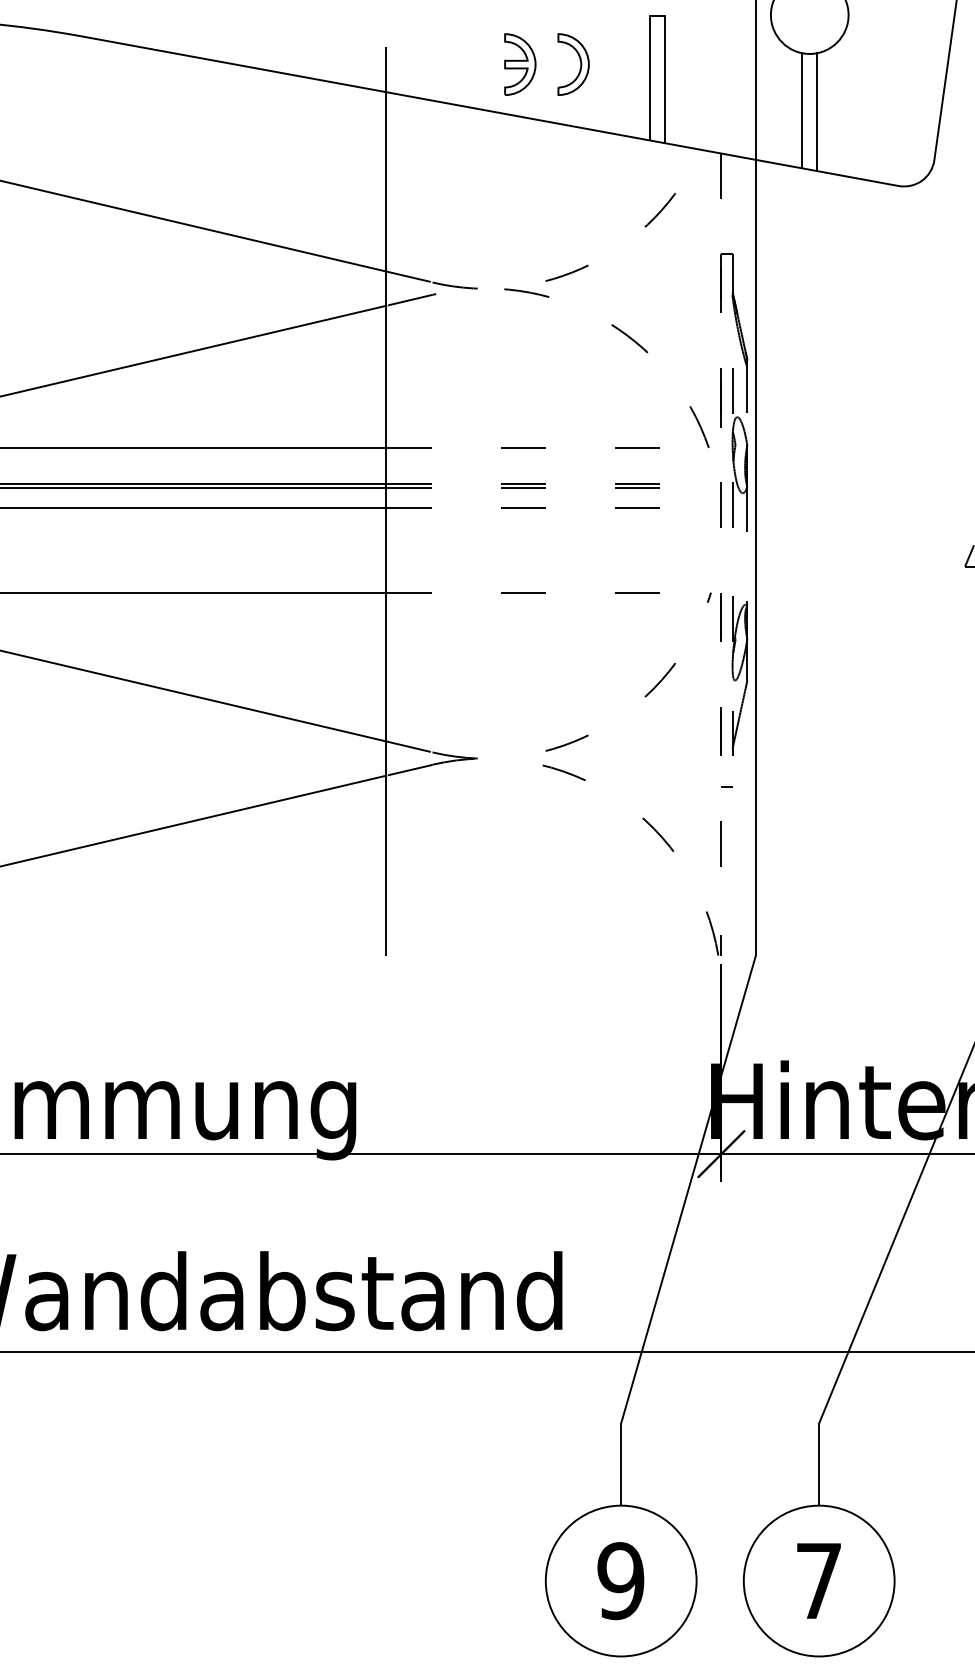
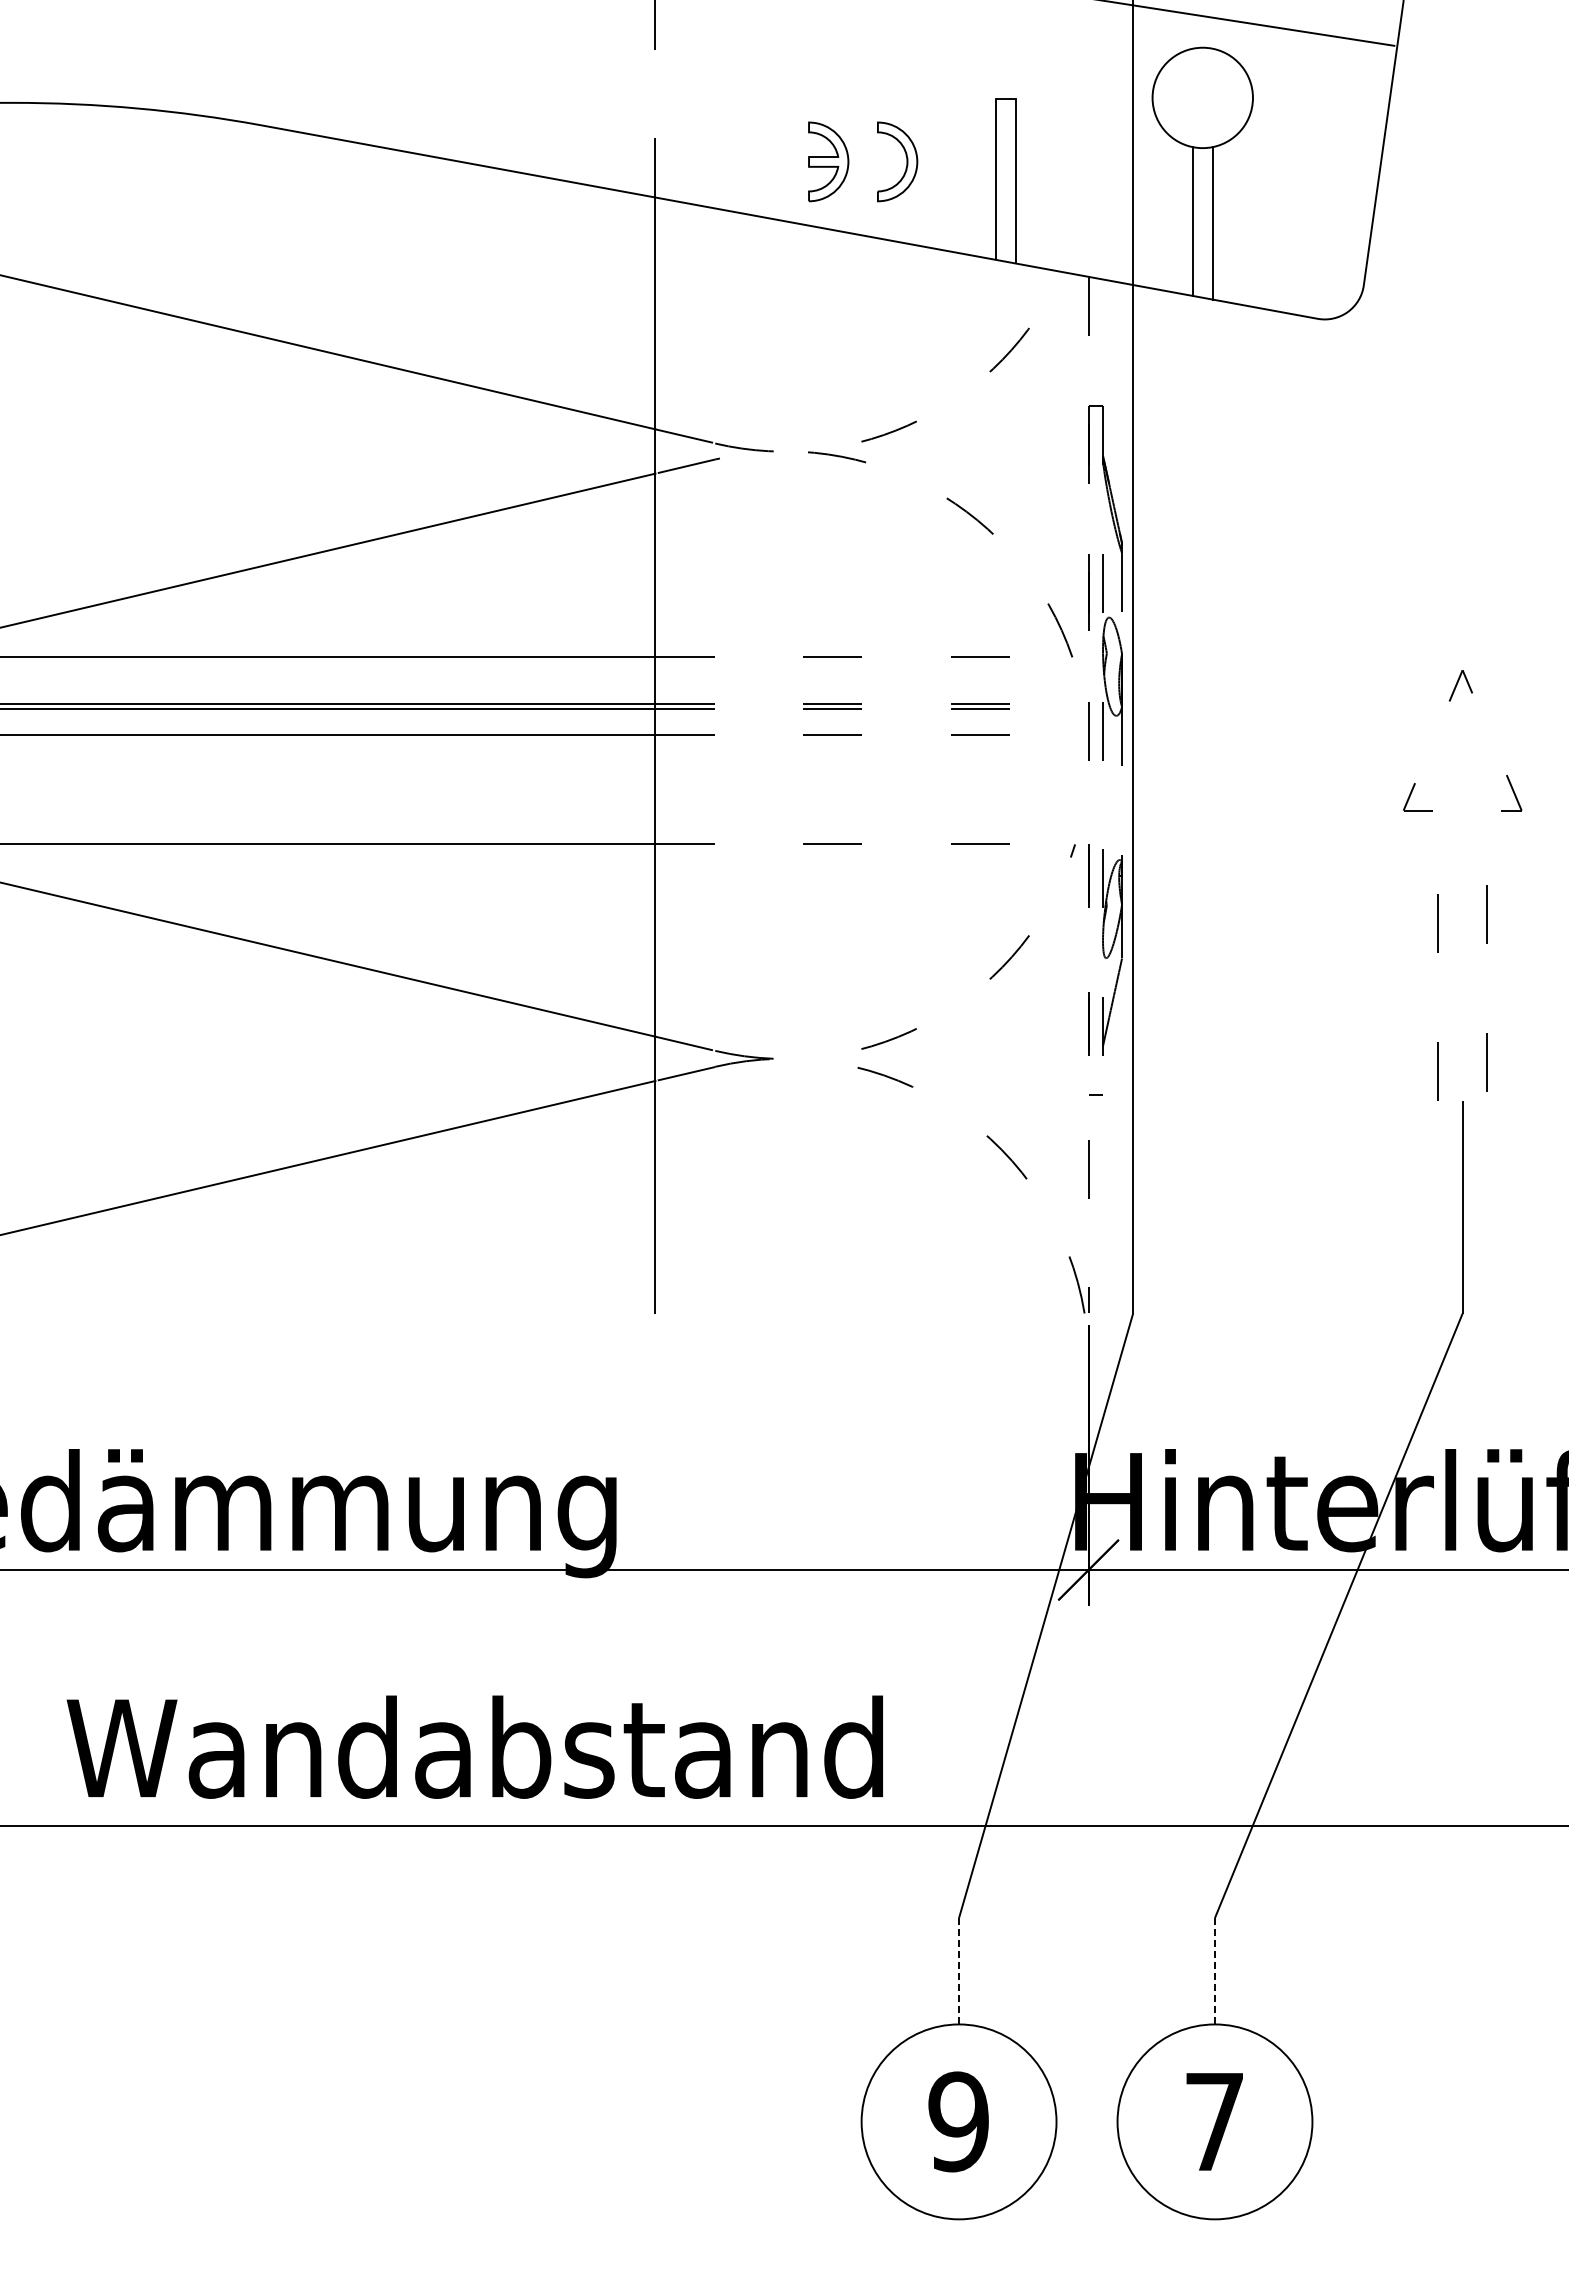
line: (621, 1463) -> (959, 1970), solid -> dashed
line: (819, 1463) -> (1215, 1970), solid -> dashed

